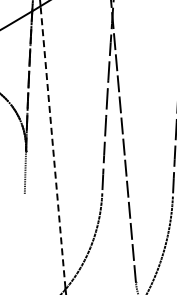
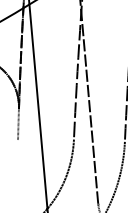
line: (53, 147) -> (38, 106), dashed -> solid

